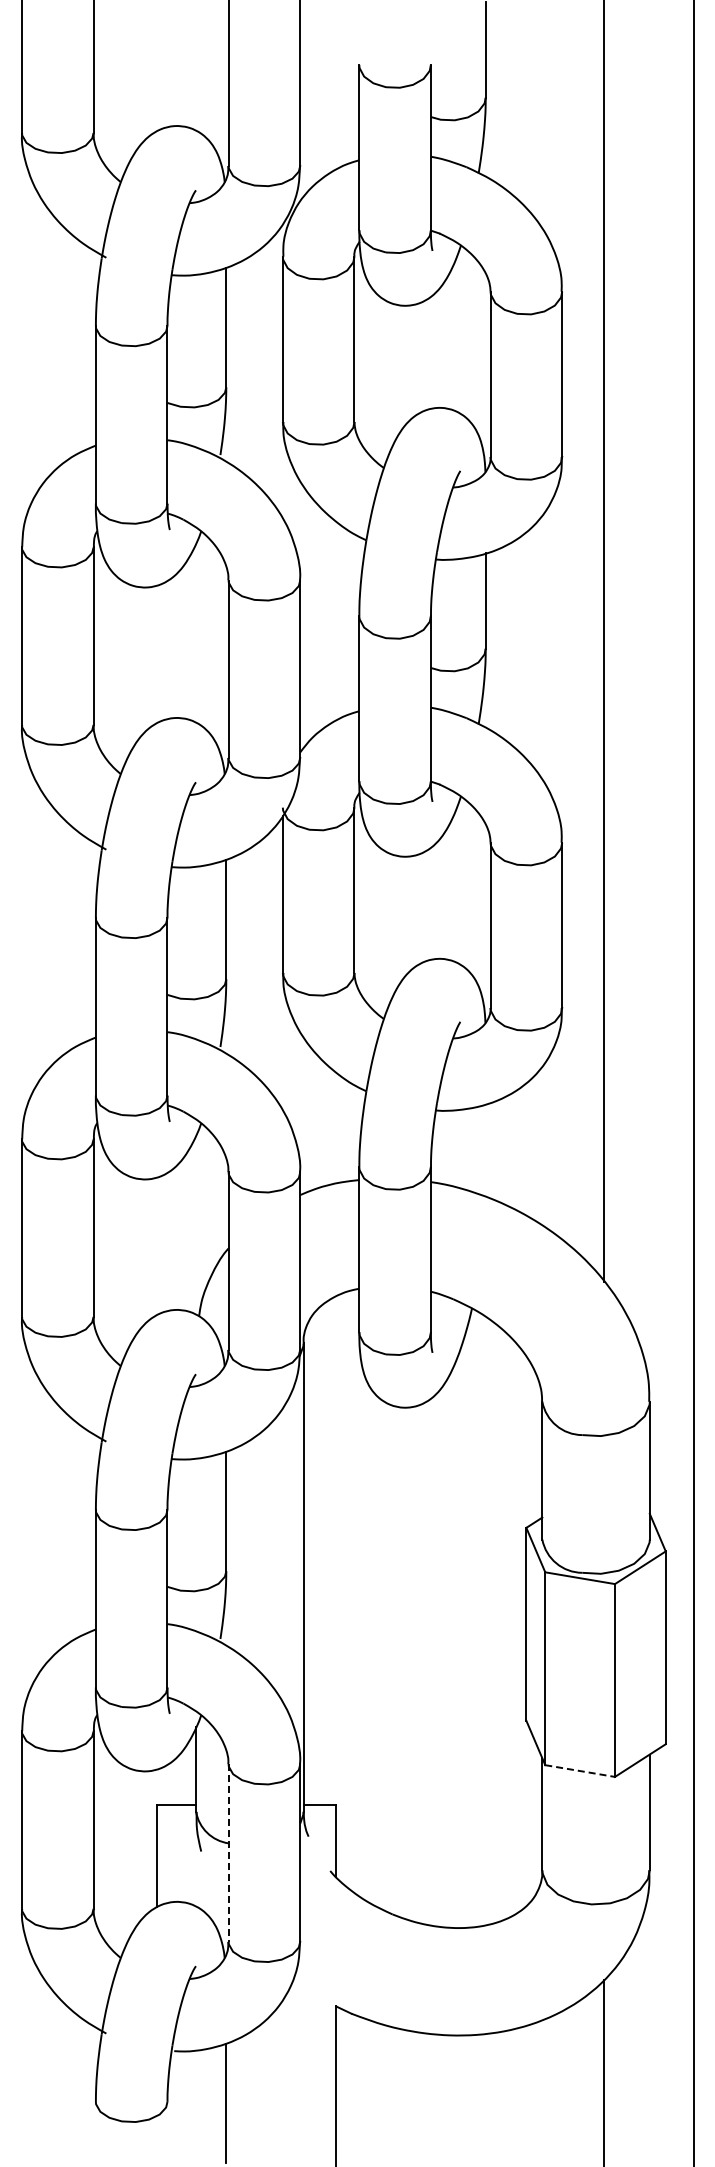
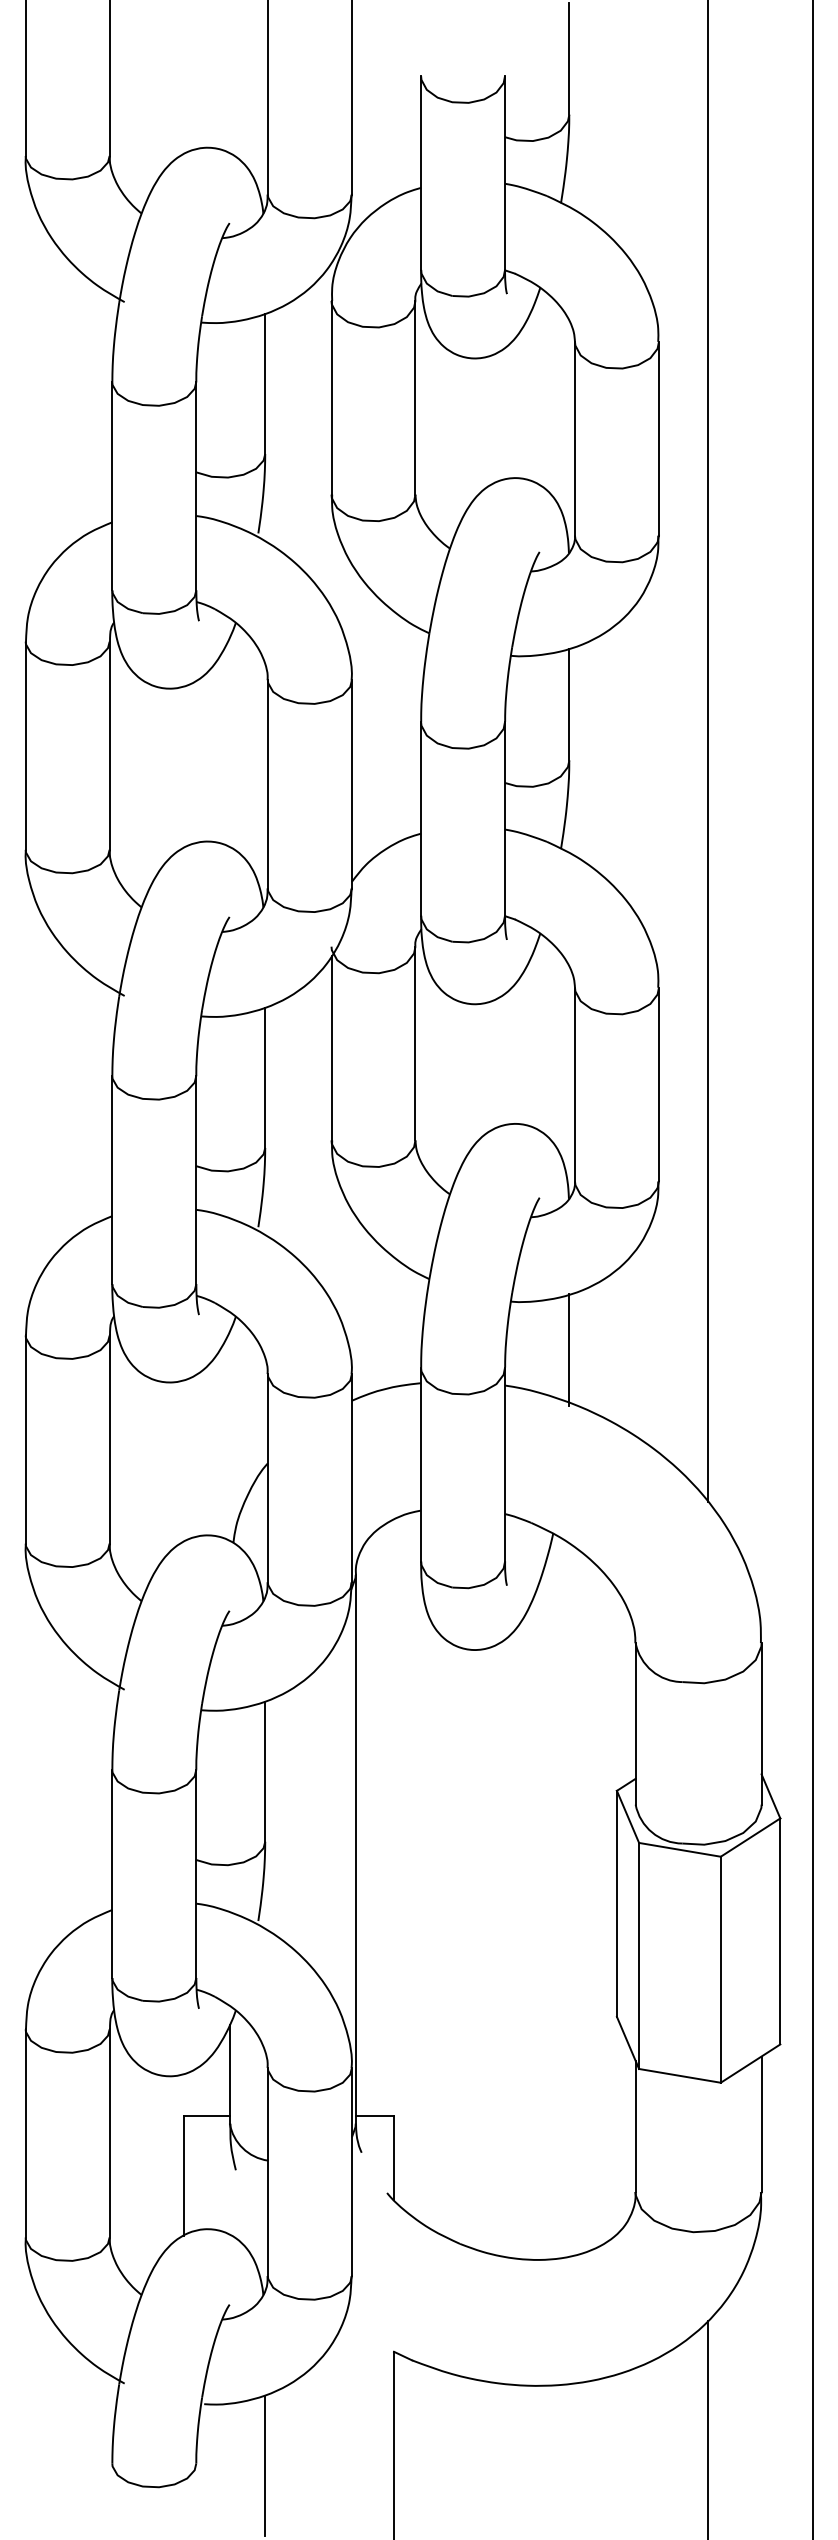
line: (485, 1151) -> (569, 1349), added
line: (580, 1771) -> (680, 2076), dashed -> solid
line: (228, 1853) -> (267, 2172), dashed -> solid

